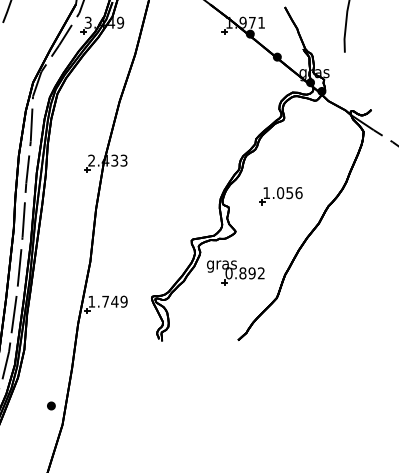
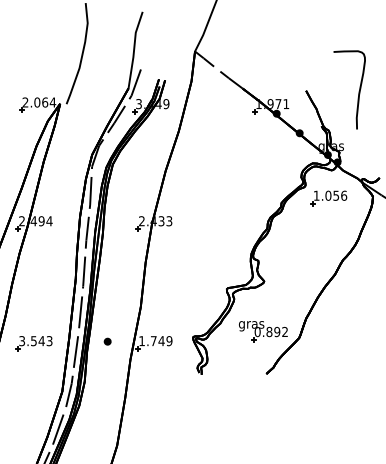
part: (280, 196) -> (328, 198), moved
part: (235, 272) -> (263, 331), moved
part: (51, 405) -> (107, 341), moved

